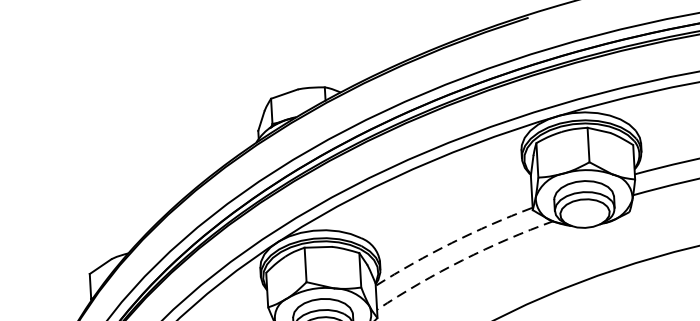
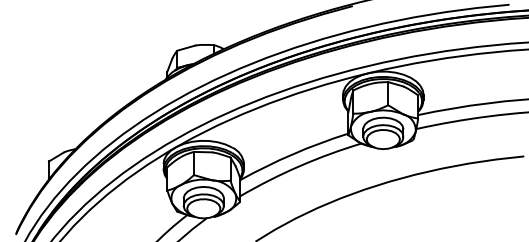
arc: (452, 243) -> (293, 154), dashed -> solid
arc: (462, 260) -> (299, 166), dashed -> solid

